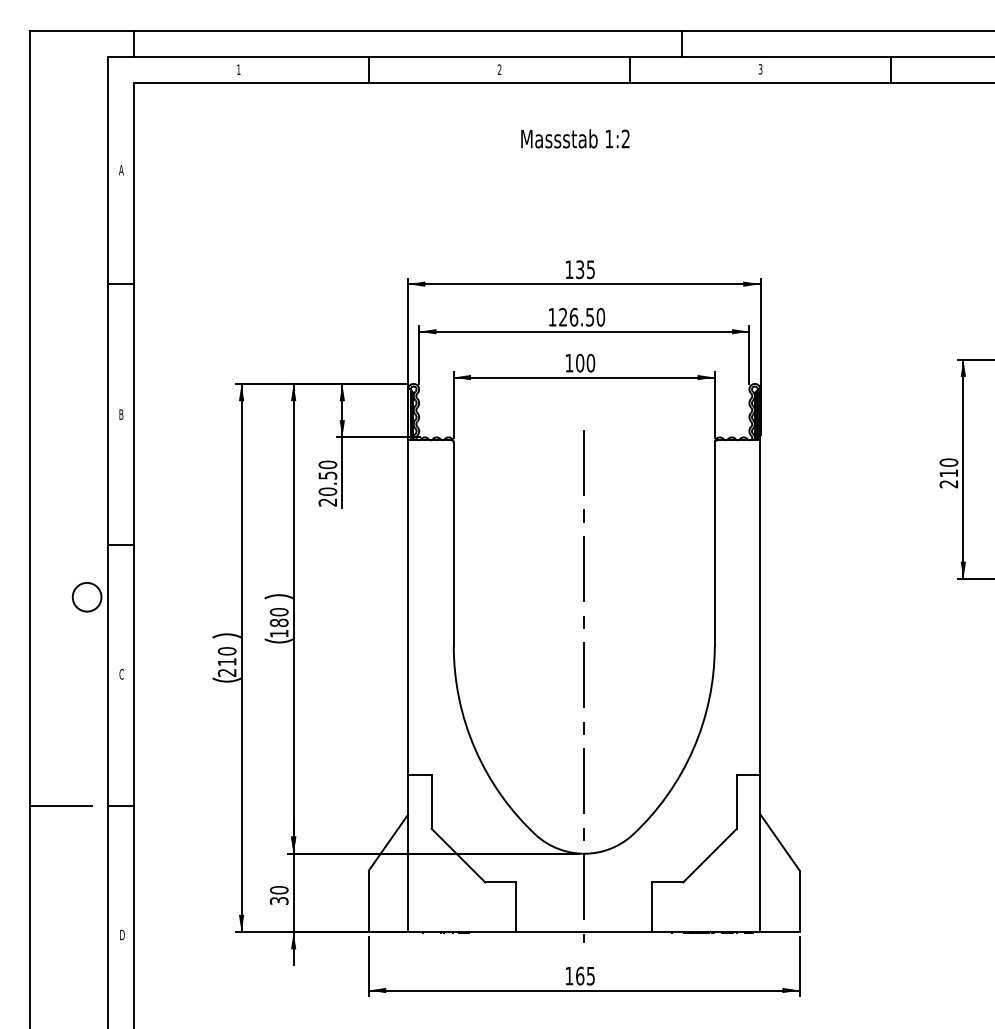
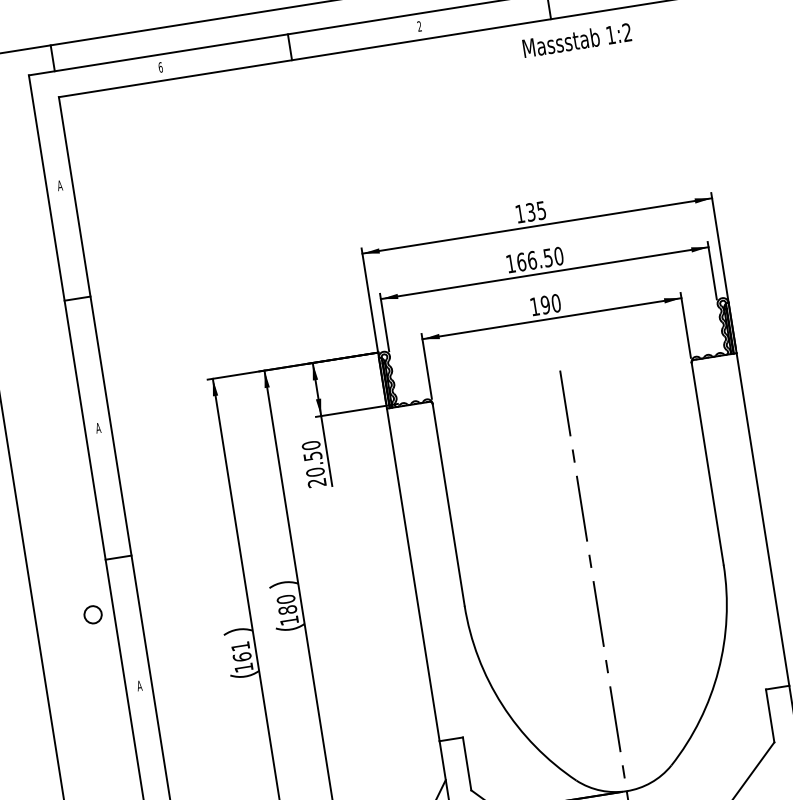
text: (238, 69) -> (160, 67), 1 -> 6
text: (575, 138) -> (577, 39), moved
text: (563, 316) -> (521, 261), 126.50 -> 166.50
text: (580, 363) -> (545, 305), 100 -> 190
text: (120, 414) -> (97, 428), B -> A
circle: (86, 596) -> (92, 614), size x0.6
text: (226, 661) -> (241, 656), 210 -> 161
text: (121, 674) -> (139, 686), C -> A

